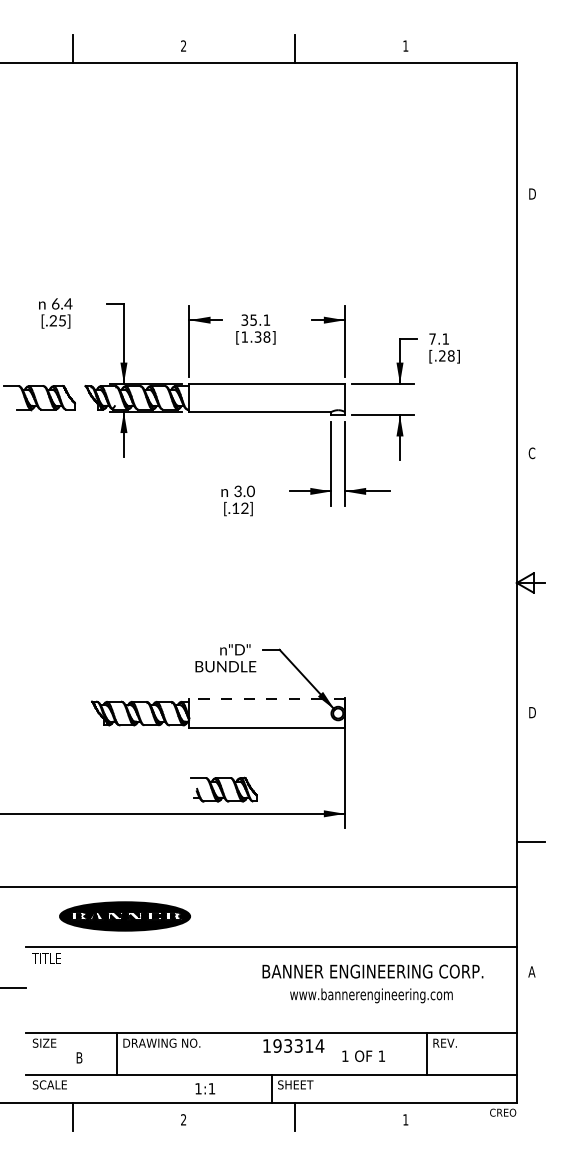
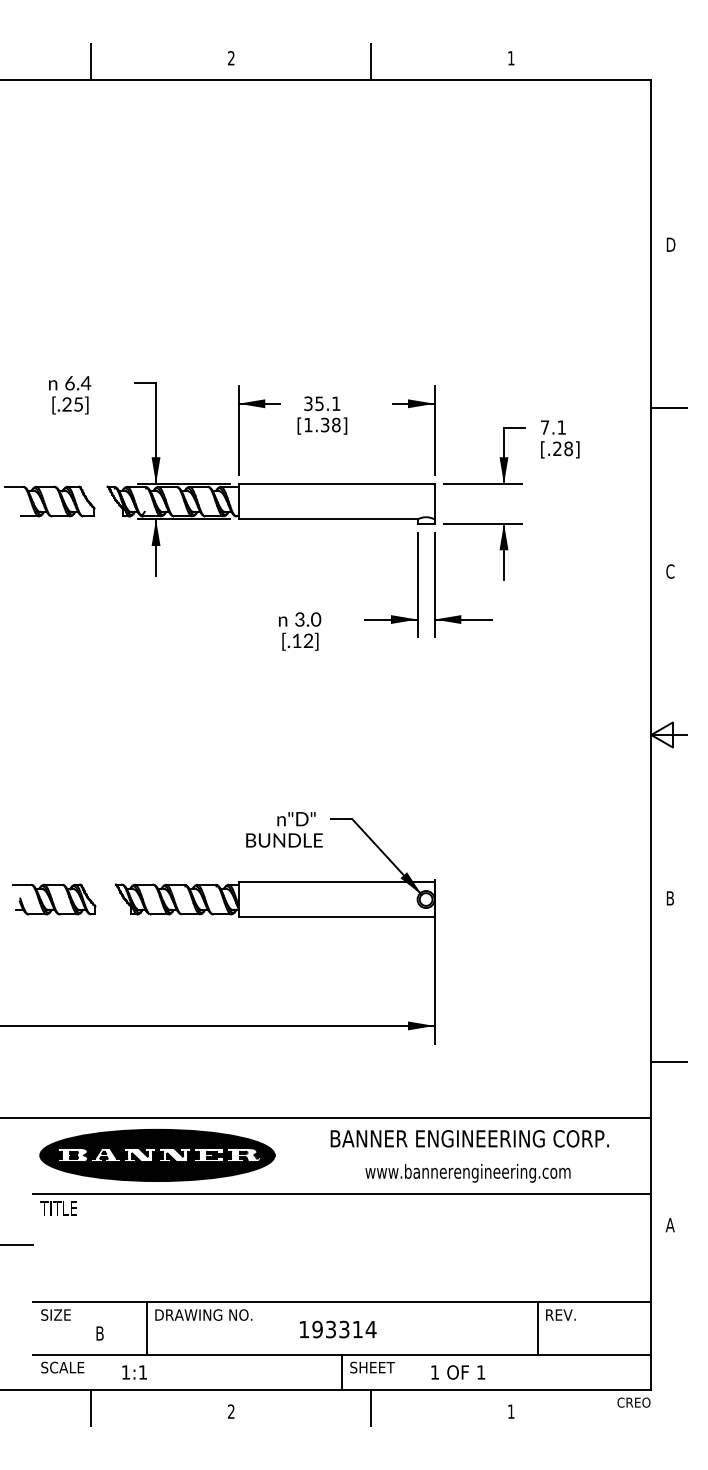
line: (530, 323) -> (668, 408), added
line: (267, 699) -> (336, 881), dashed -> solid
text: (532, 712) -> (671, 898), D -> B
part: (224, 789) -> (54, 899), moved
part: (125, 915) -> (157, 1154), size x1.43
text: (372, 971) -> (469, 1138), moved
text: (371, 995) -> (467, 1173), moved
text: (294, 1045) -> (338, 1329), moved
text: (363, 1056) -> (458, 1372), moved
text: (205, 1088) -> (134, 1372), moved

